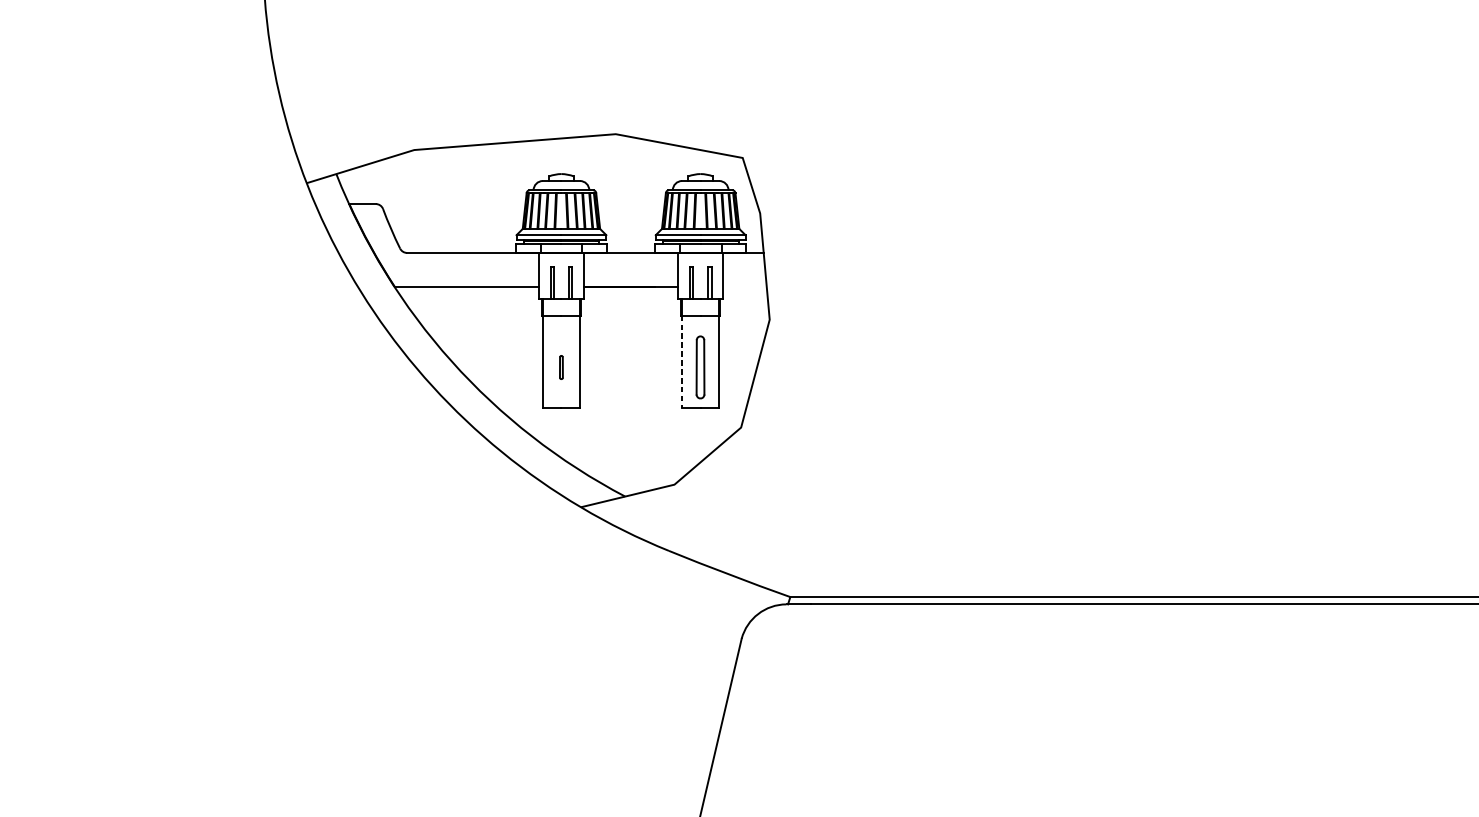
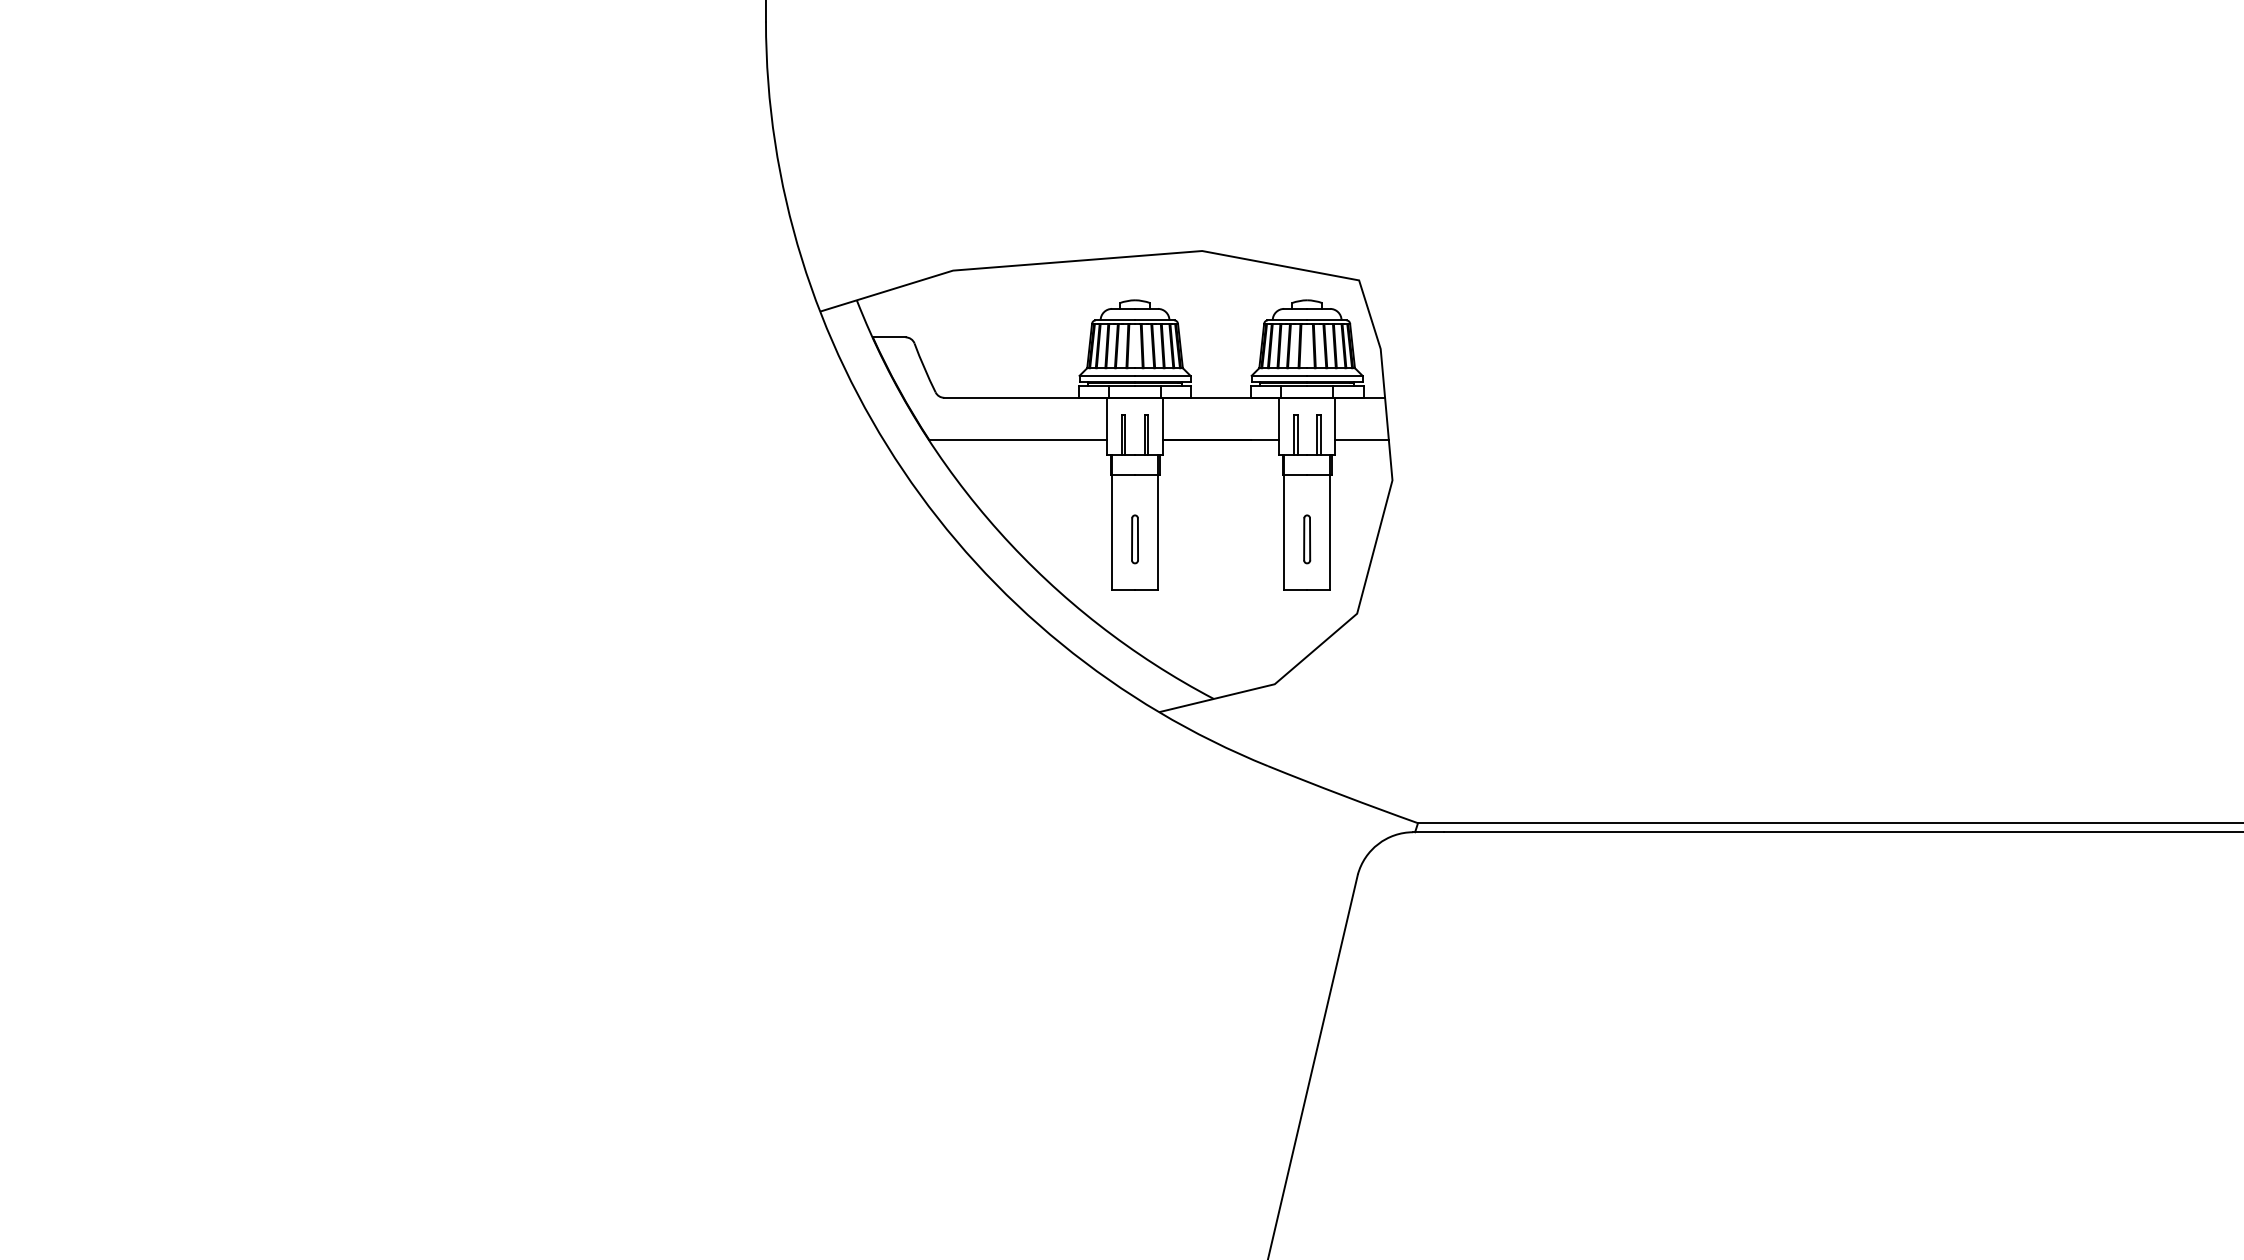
line: (744, 286) -> (1361, 439), added
line: (682, 362) -> (1284, 533), dashed -> solid
part: (561, 367) -> (1134, 539), size x1.67
part: (700, 367) -> (1307, 539), size x0.62

